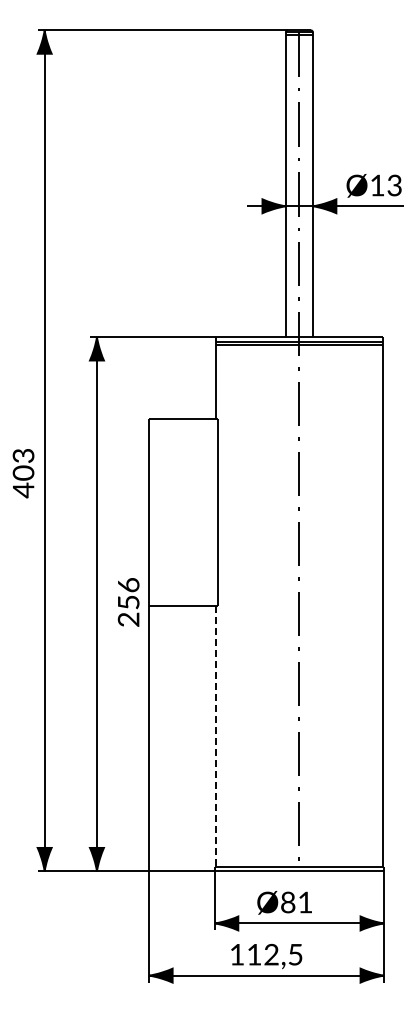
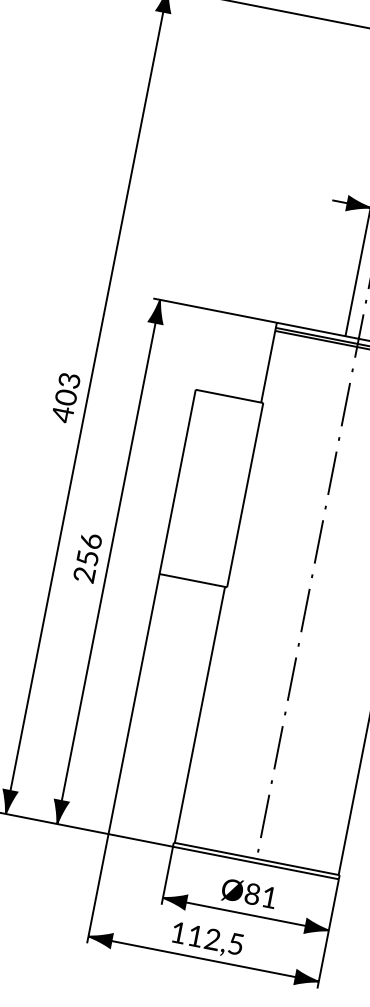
text: (23, 473) -> (65, 397), moved
text: (128, 602) -> (87, 558), moved
line: (215, 737) -> (199, 715), dashed -> solid
text: (284, 902) -> (249, 893), moved

